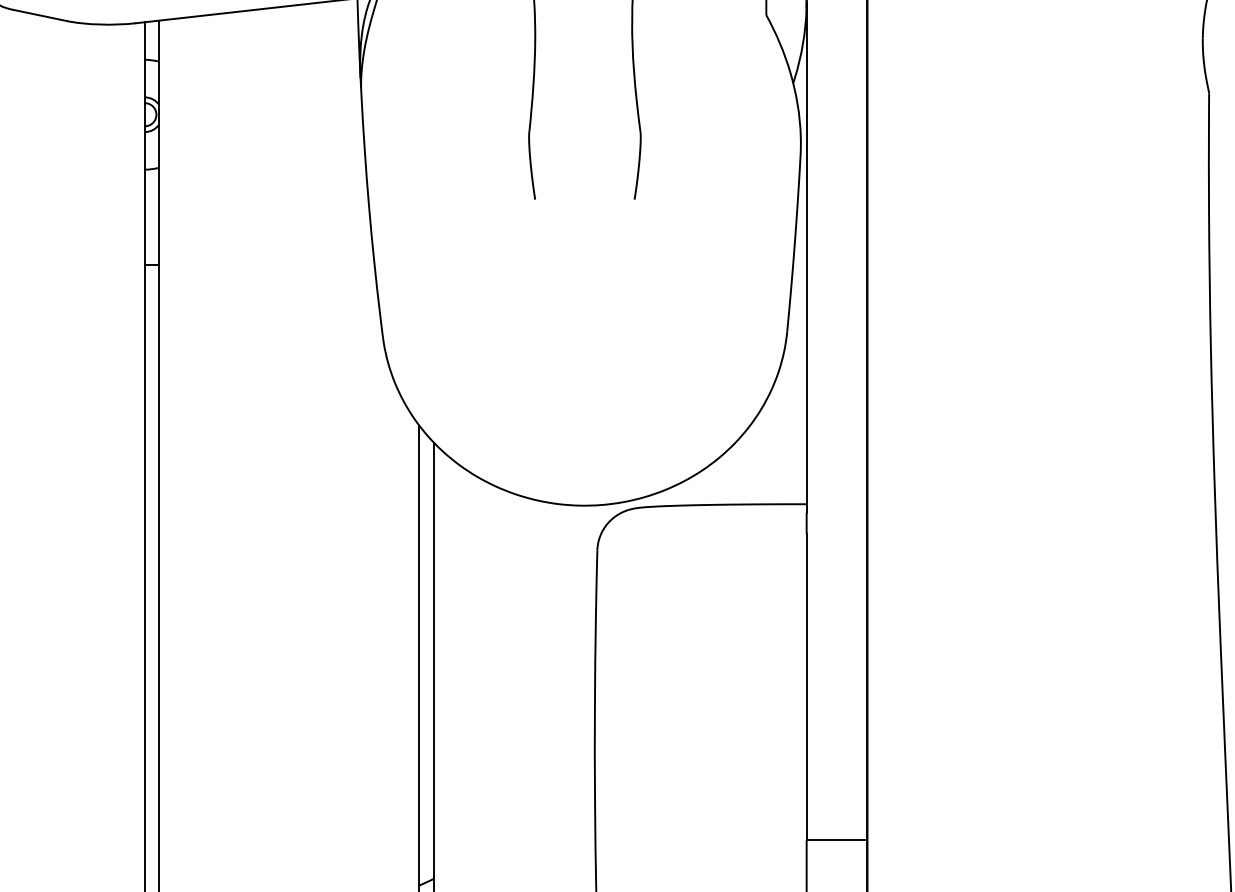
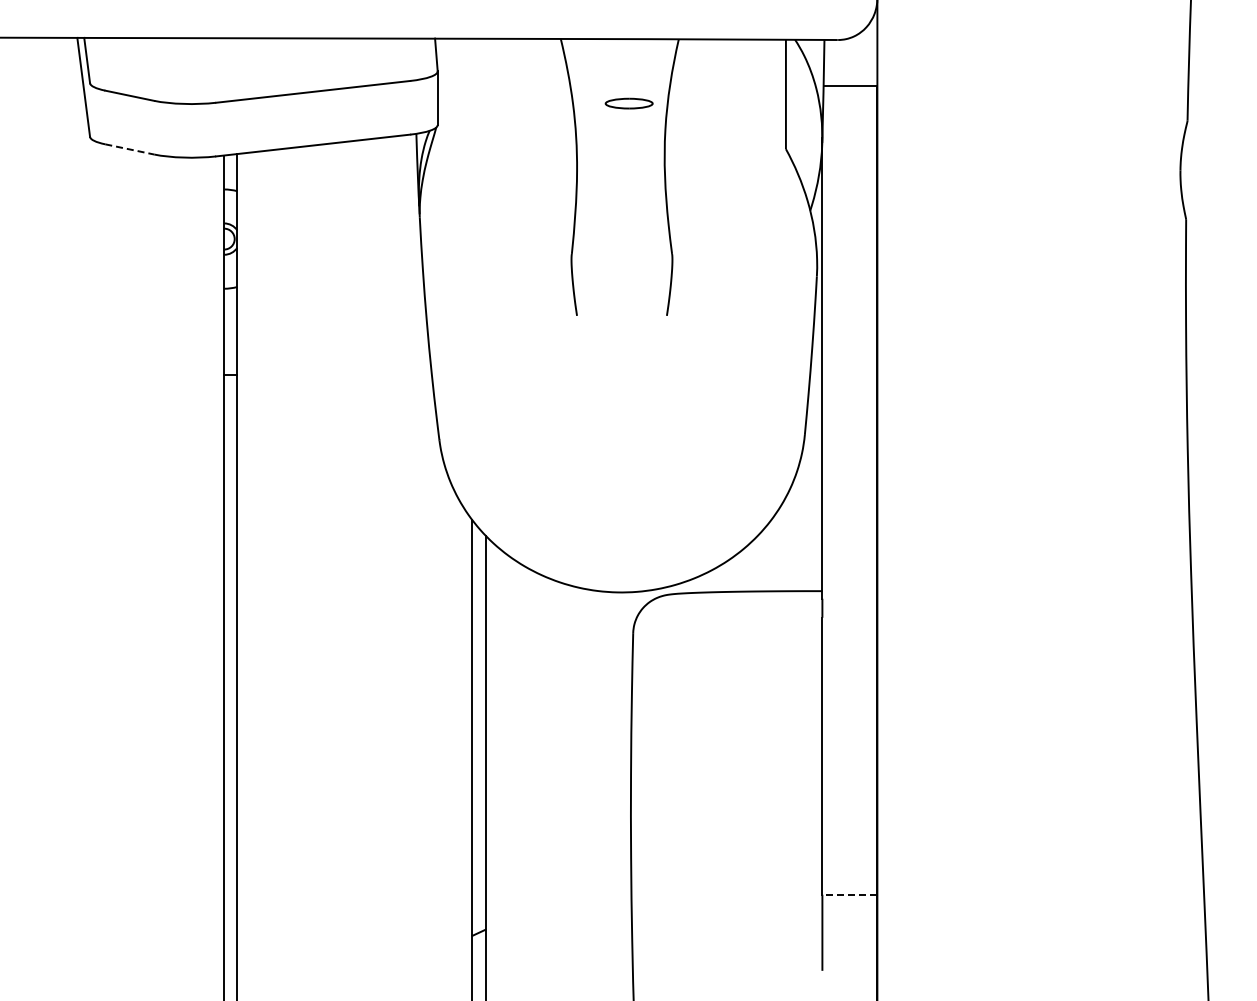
line: (41, 15) -> (130, 149), solid -> dashed
line: (836, 839) -> (849, 894), solid -> dashed

